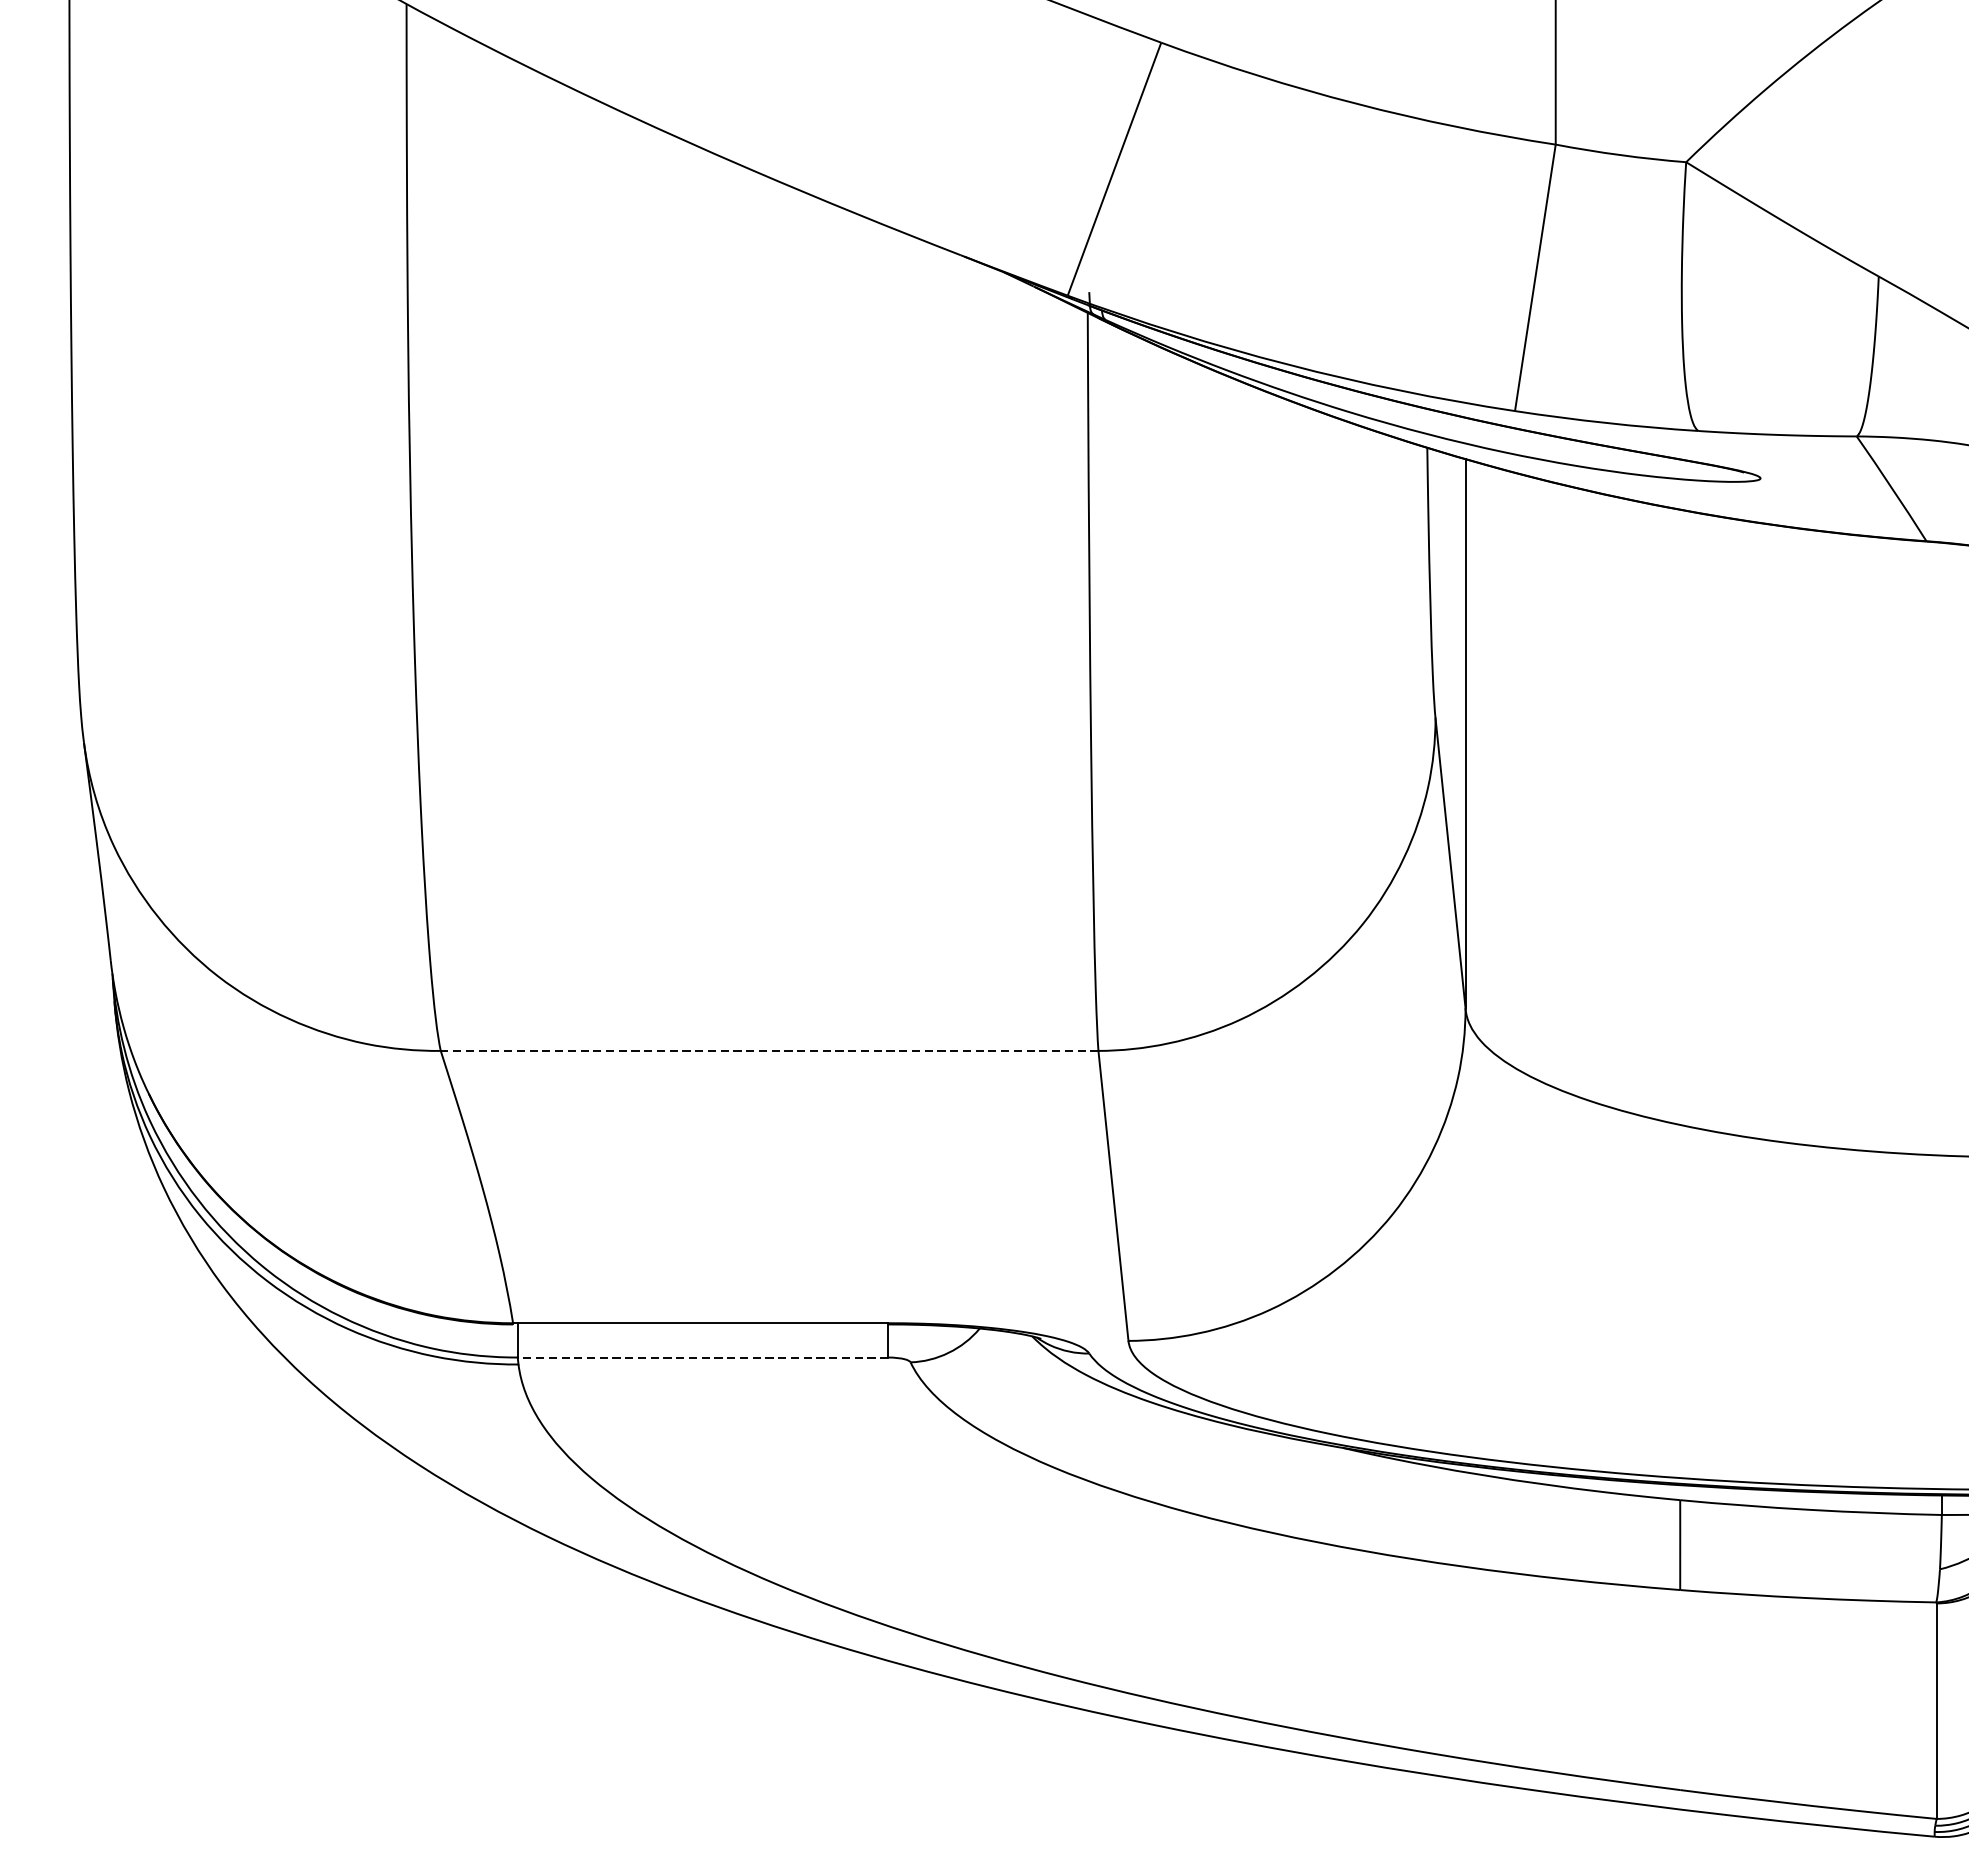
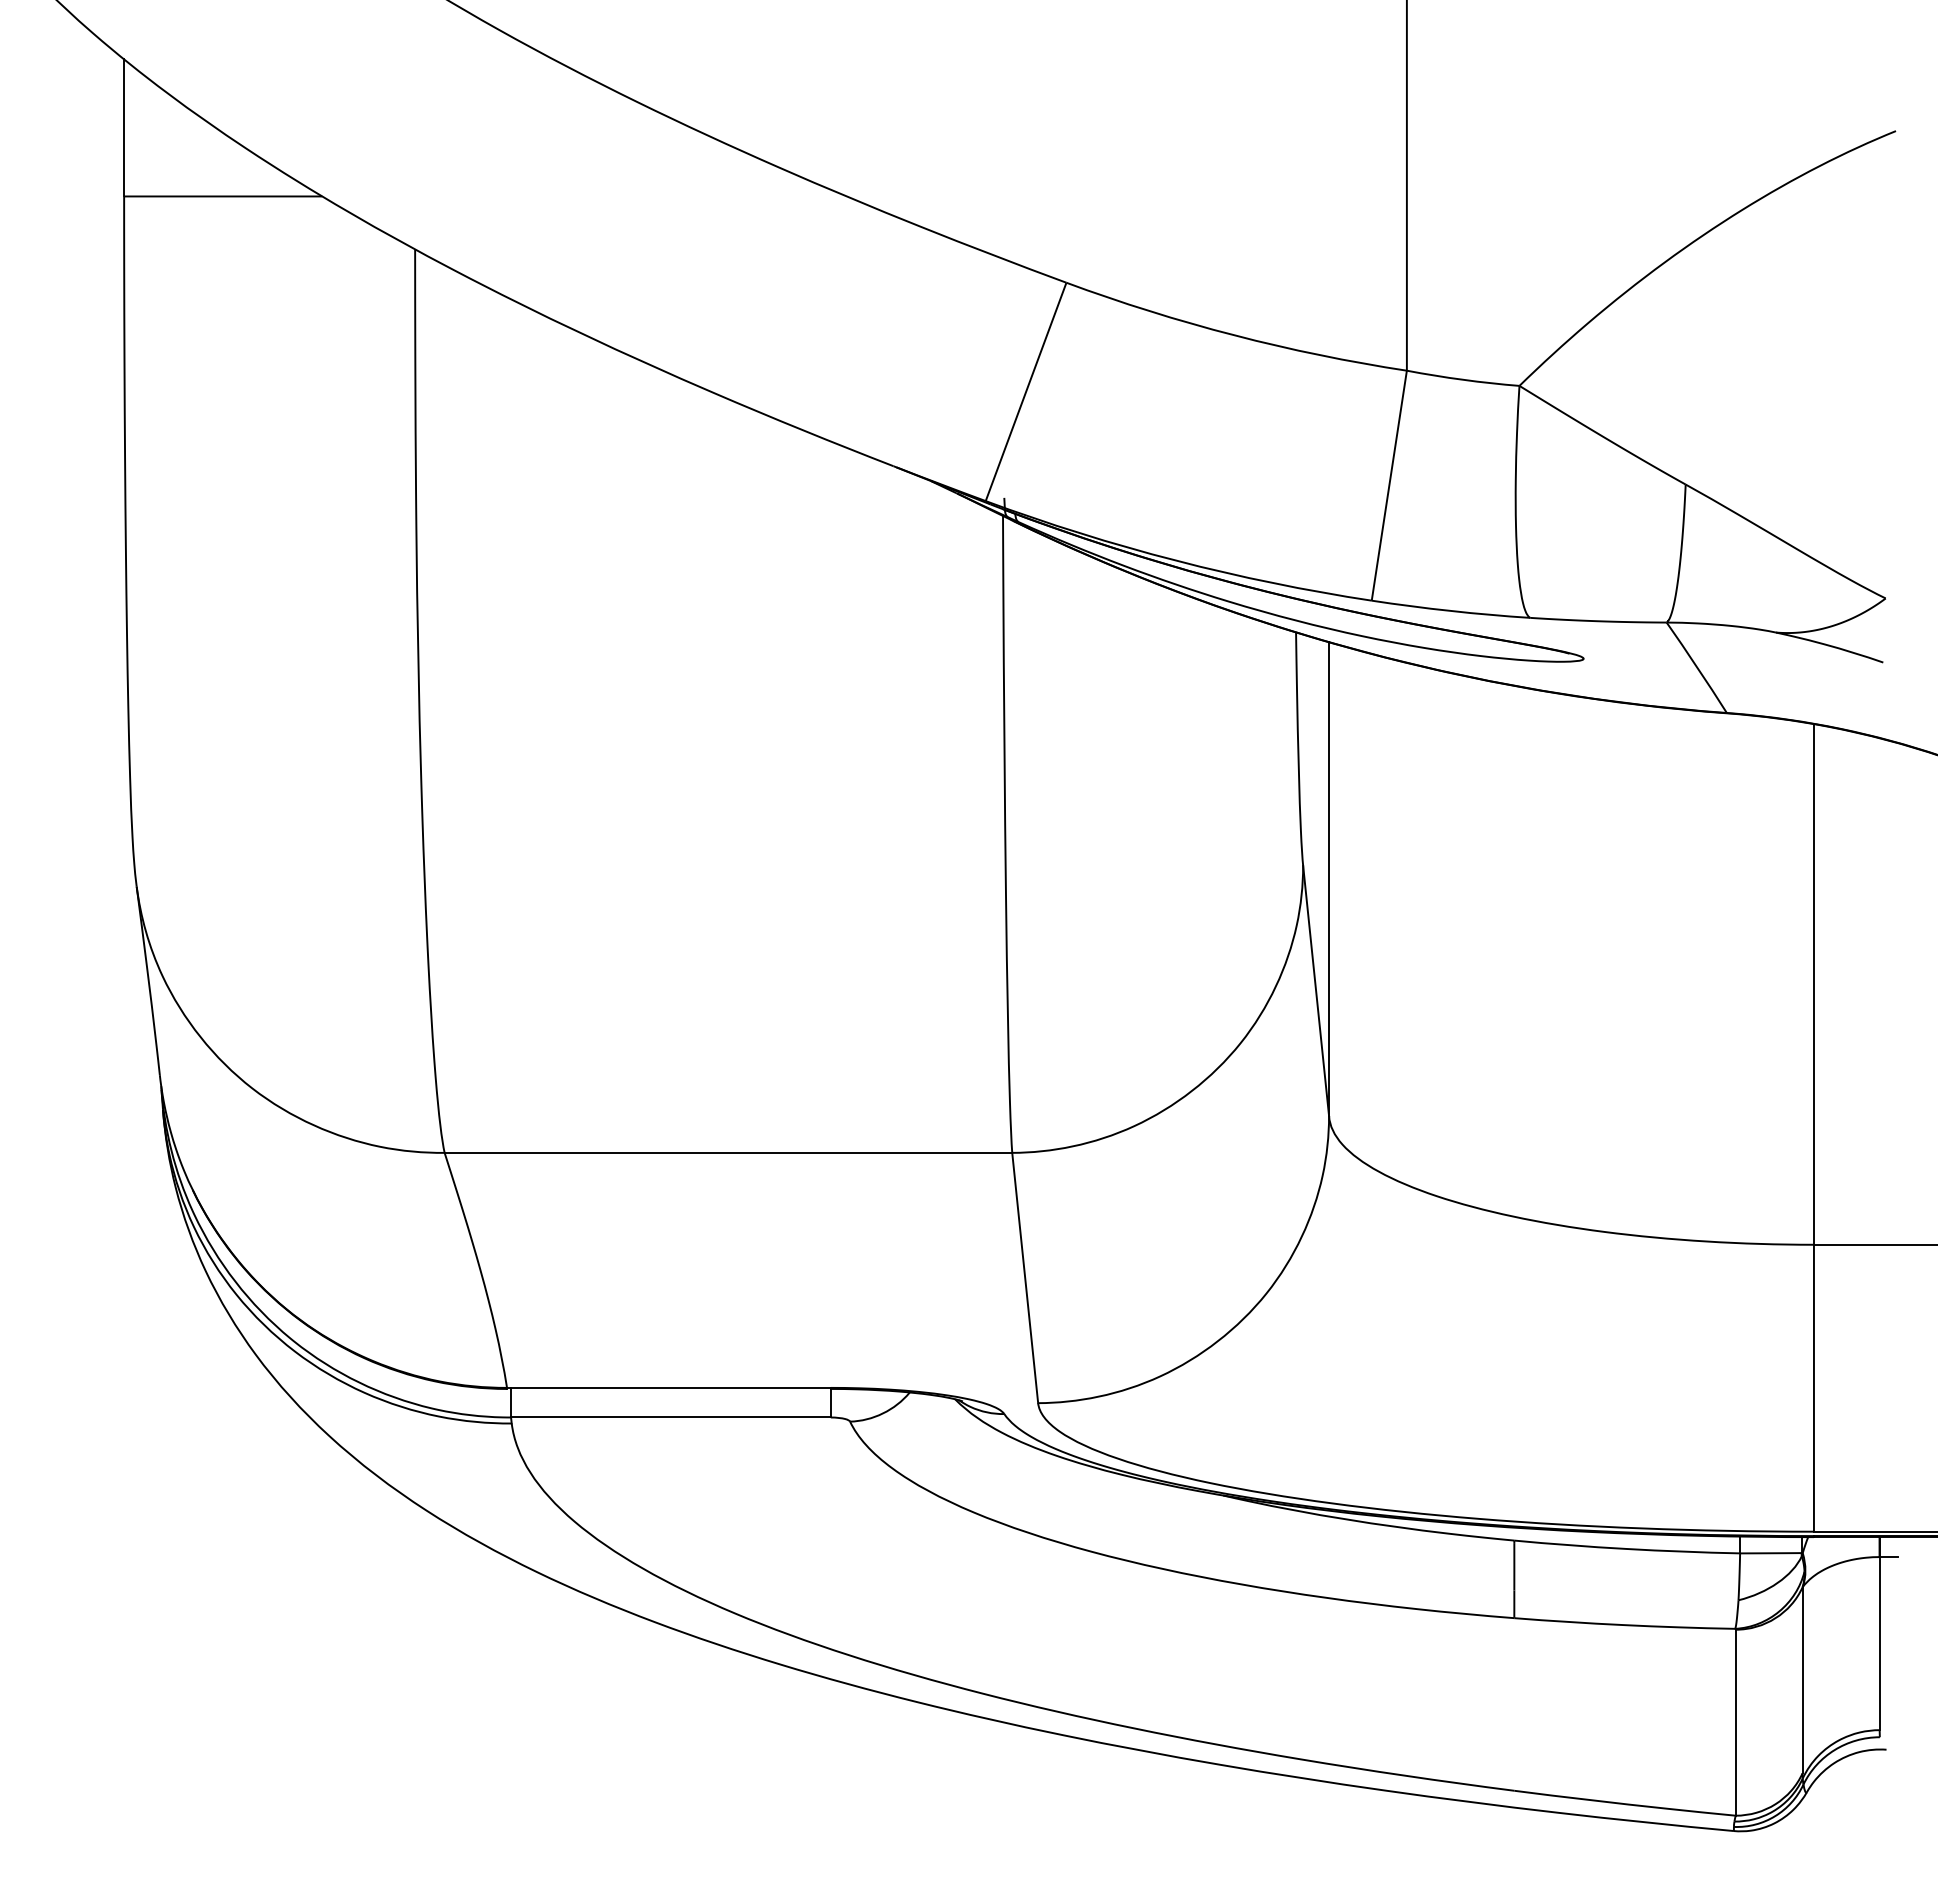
line: (769, 1050) -> (728, 1152), dashed -> solid
line: (702, 1357) -> (670, 1417), dashed -> solid

